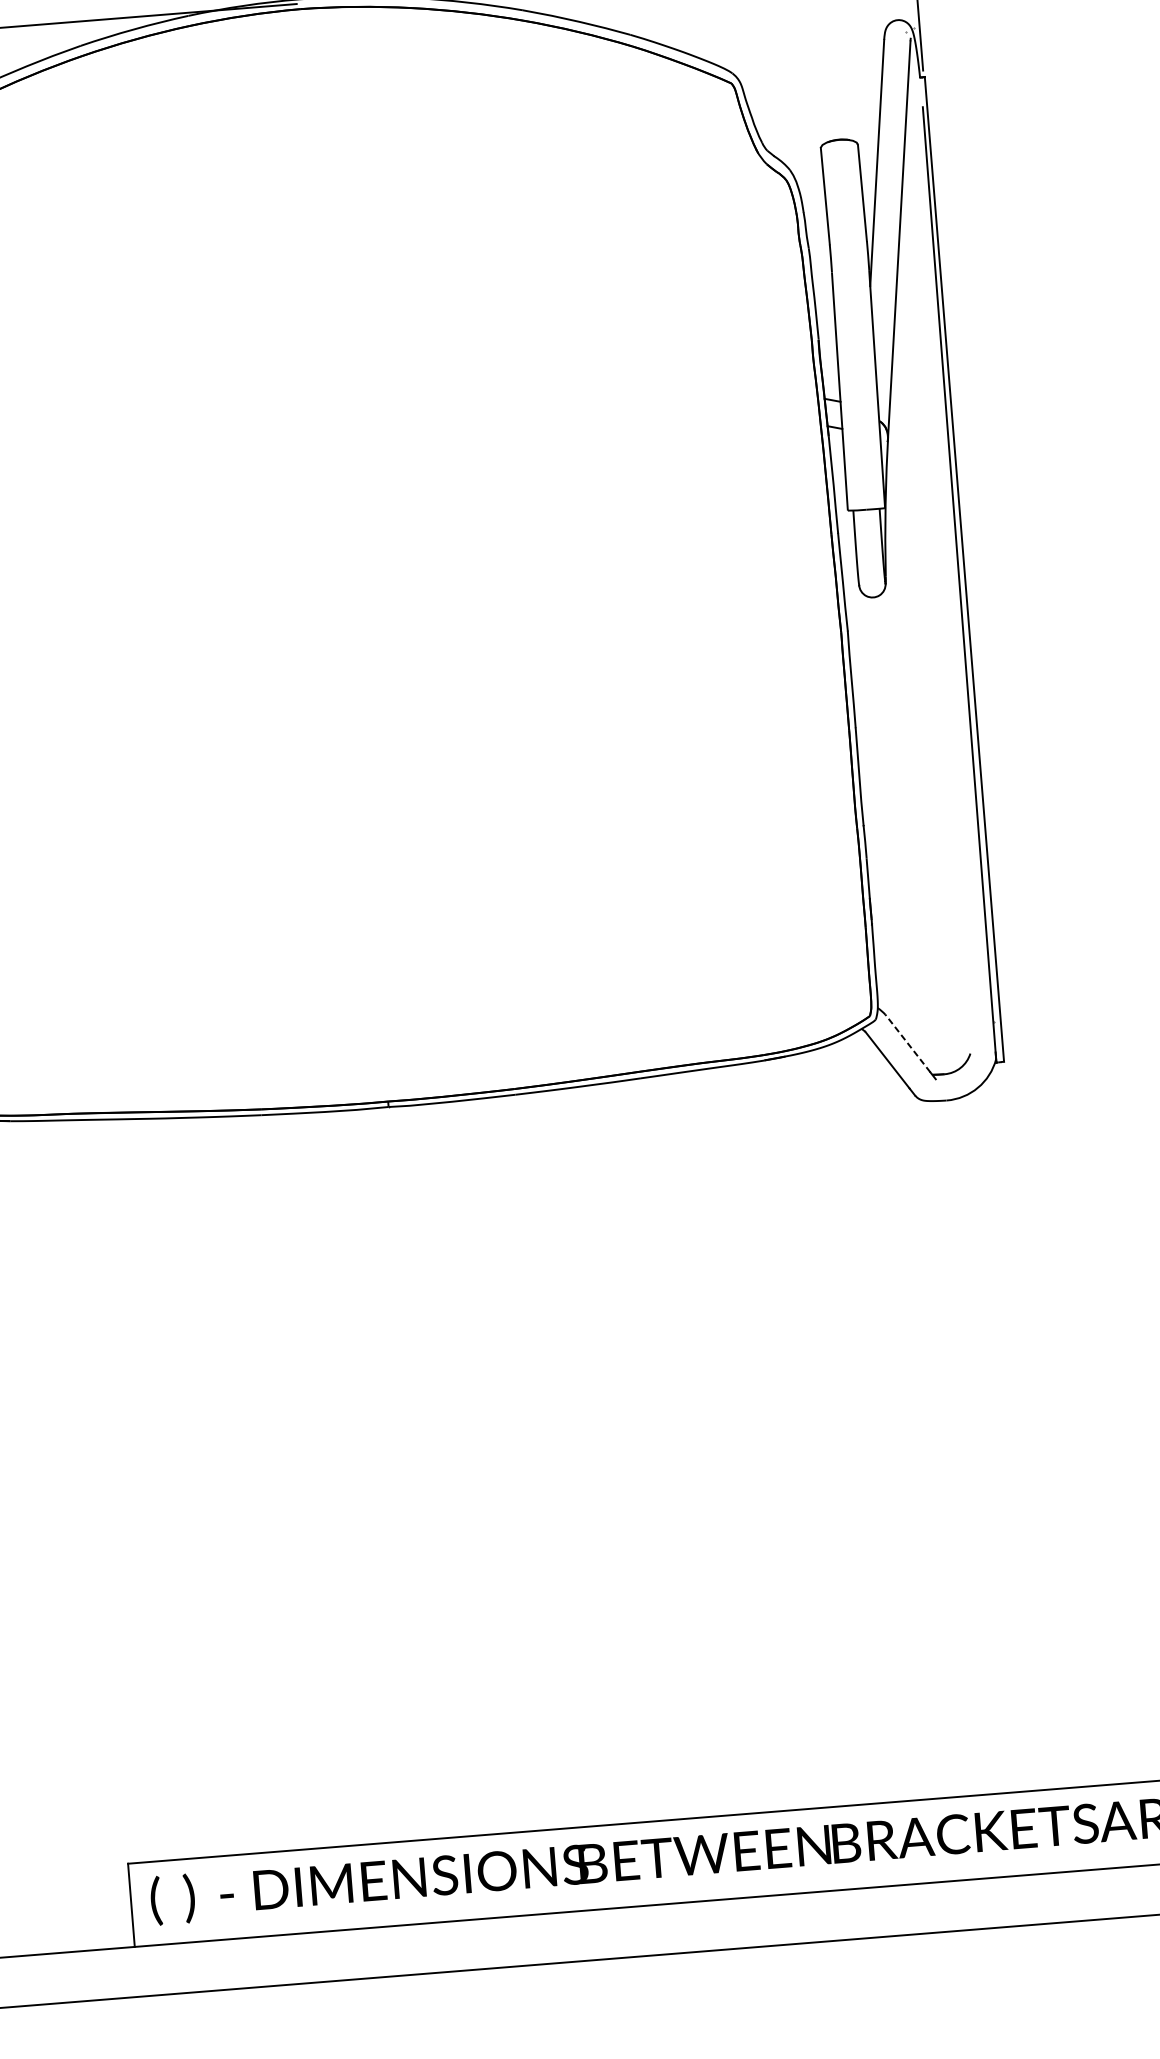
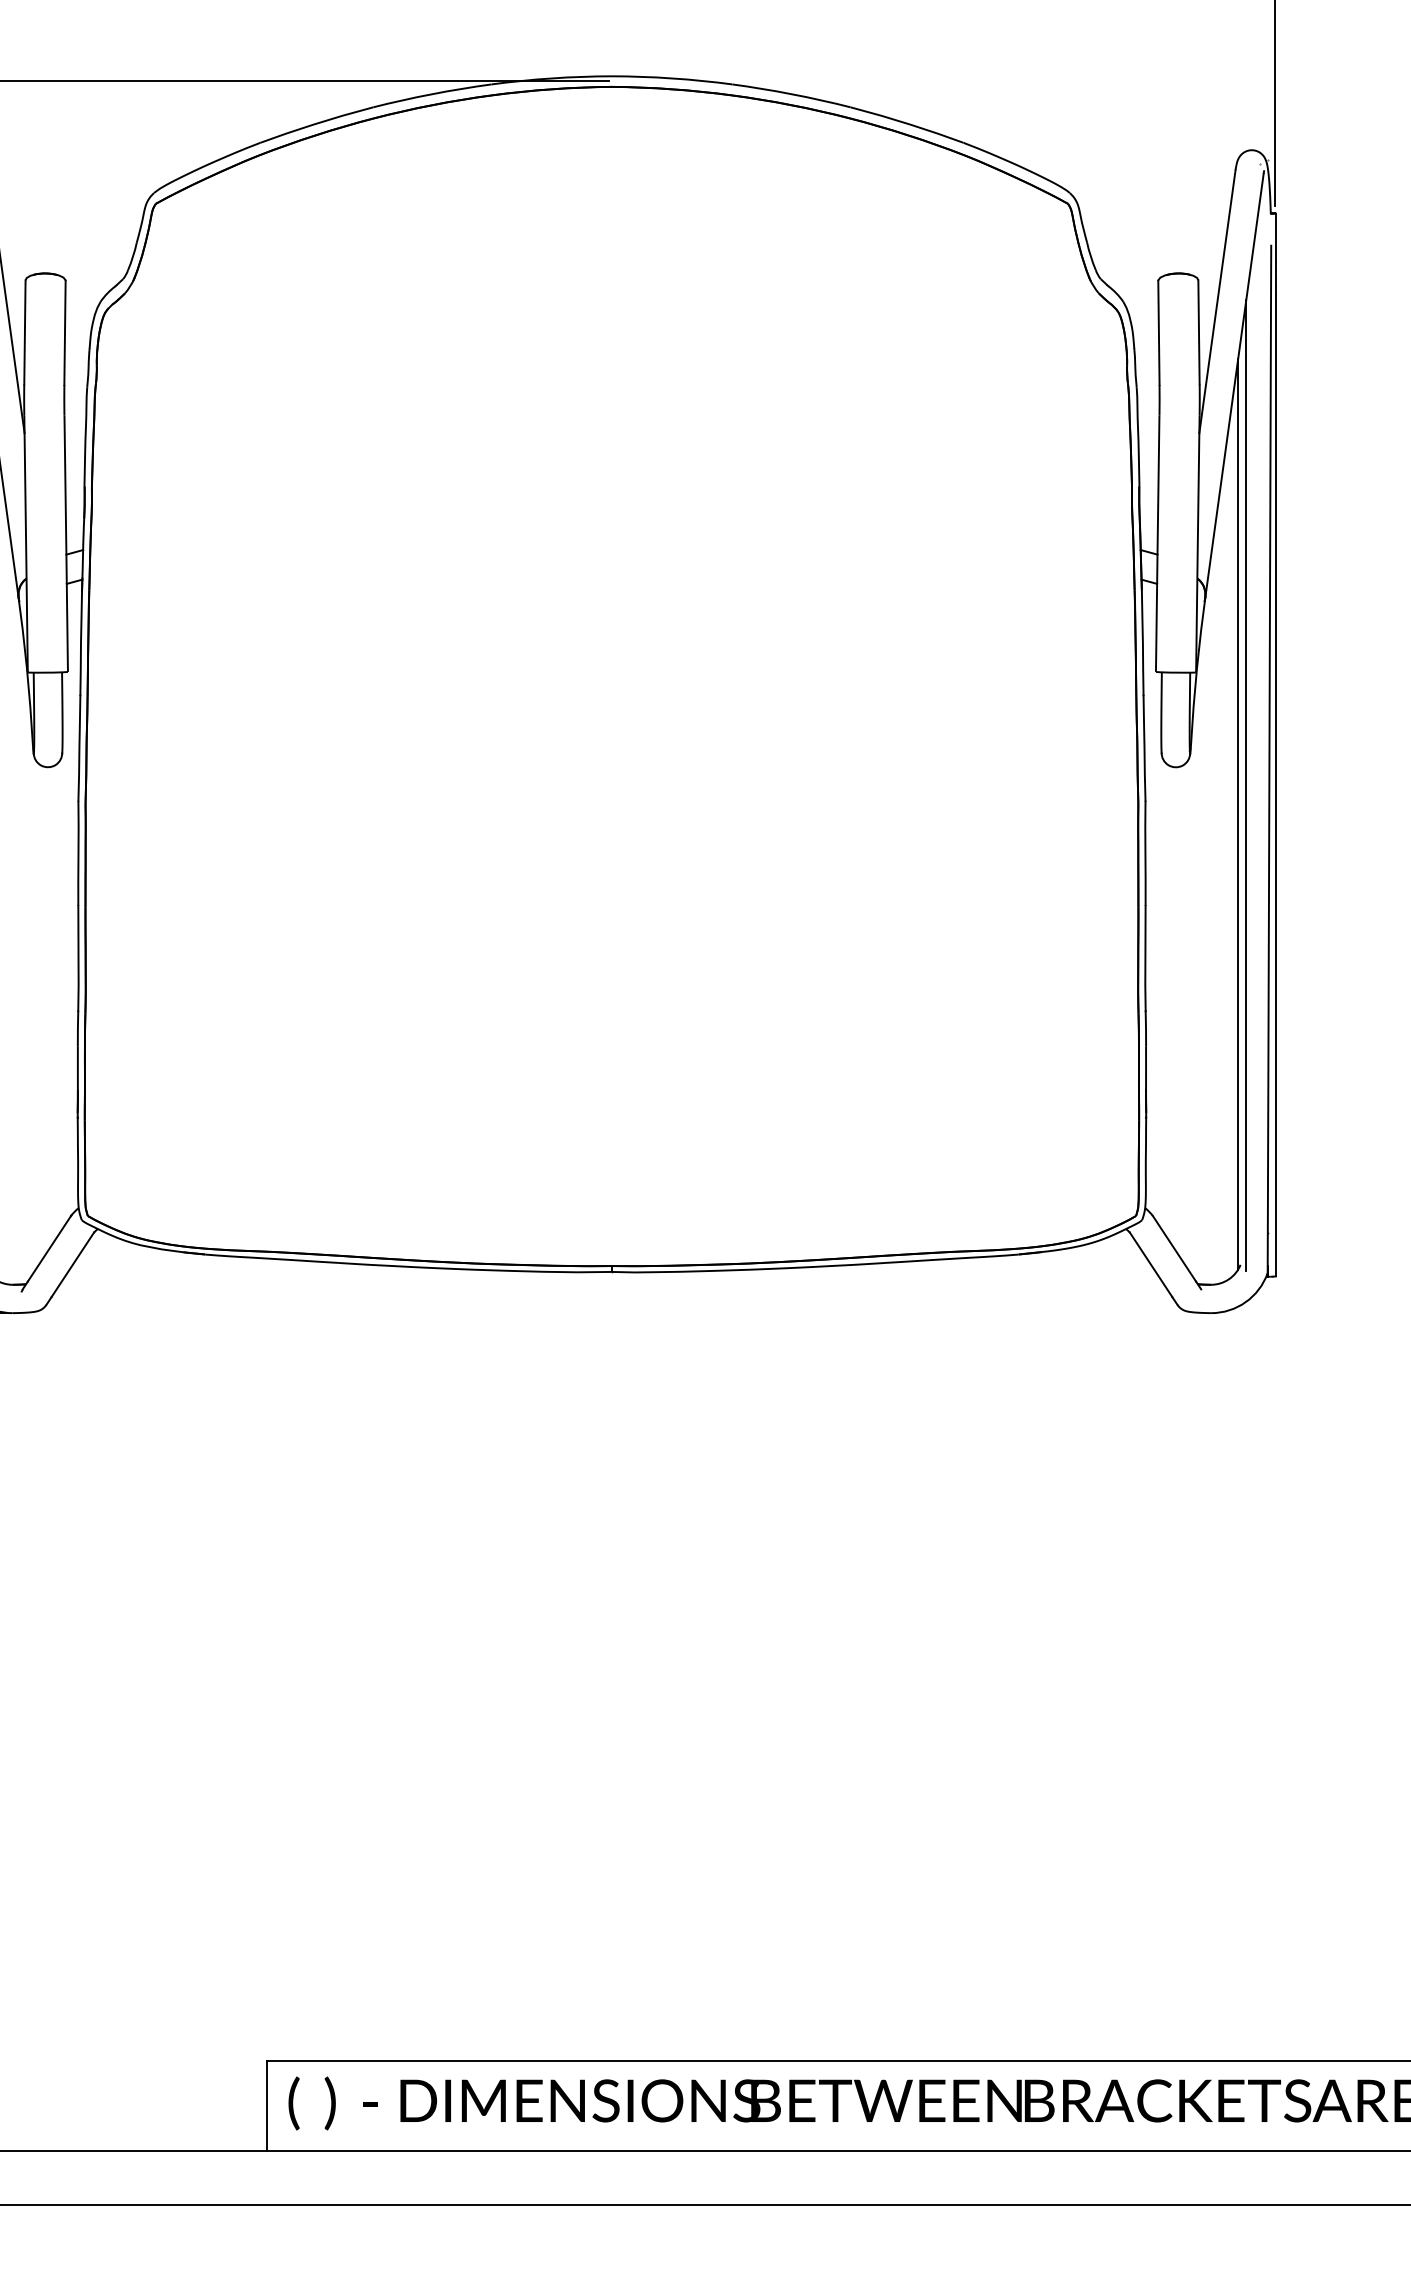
line: (940, 609) -> (1246, 785), added
line: (934, 636) -> (1238, 814), added
line: (908, 1043) -> (1174, 1248), dashed -> solid

